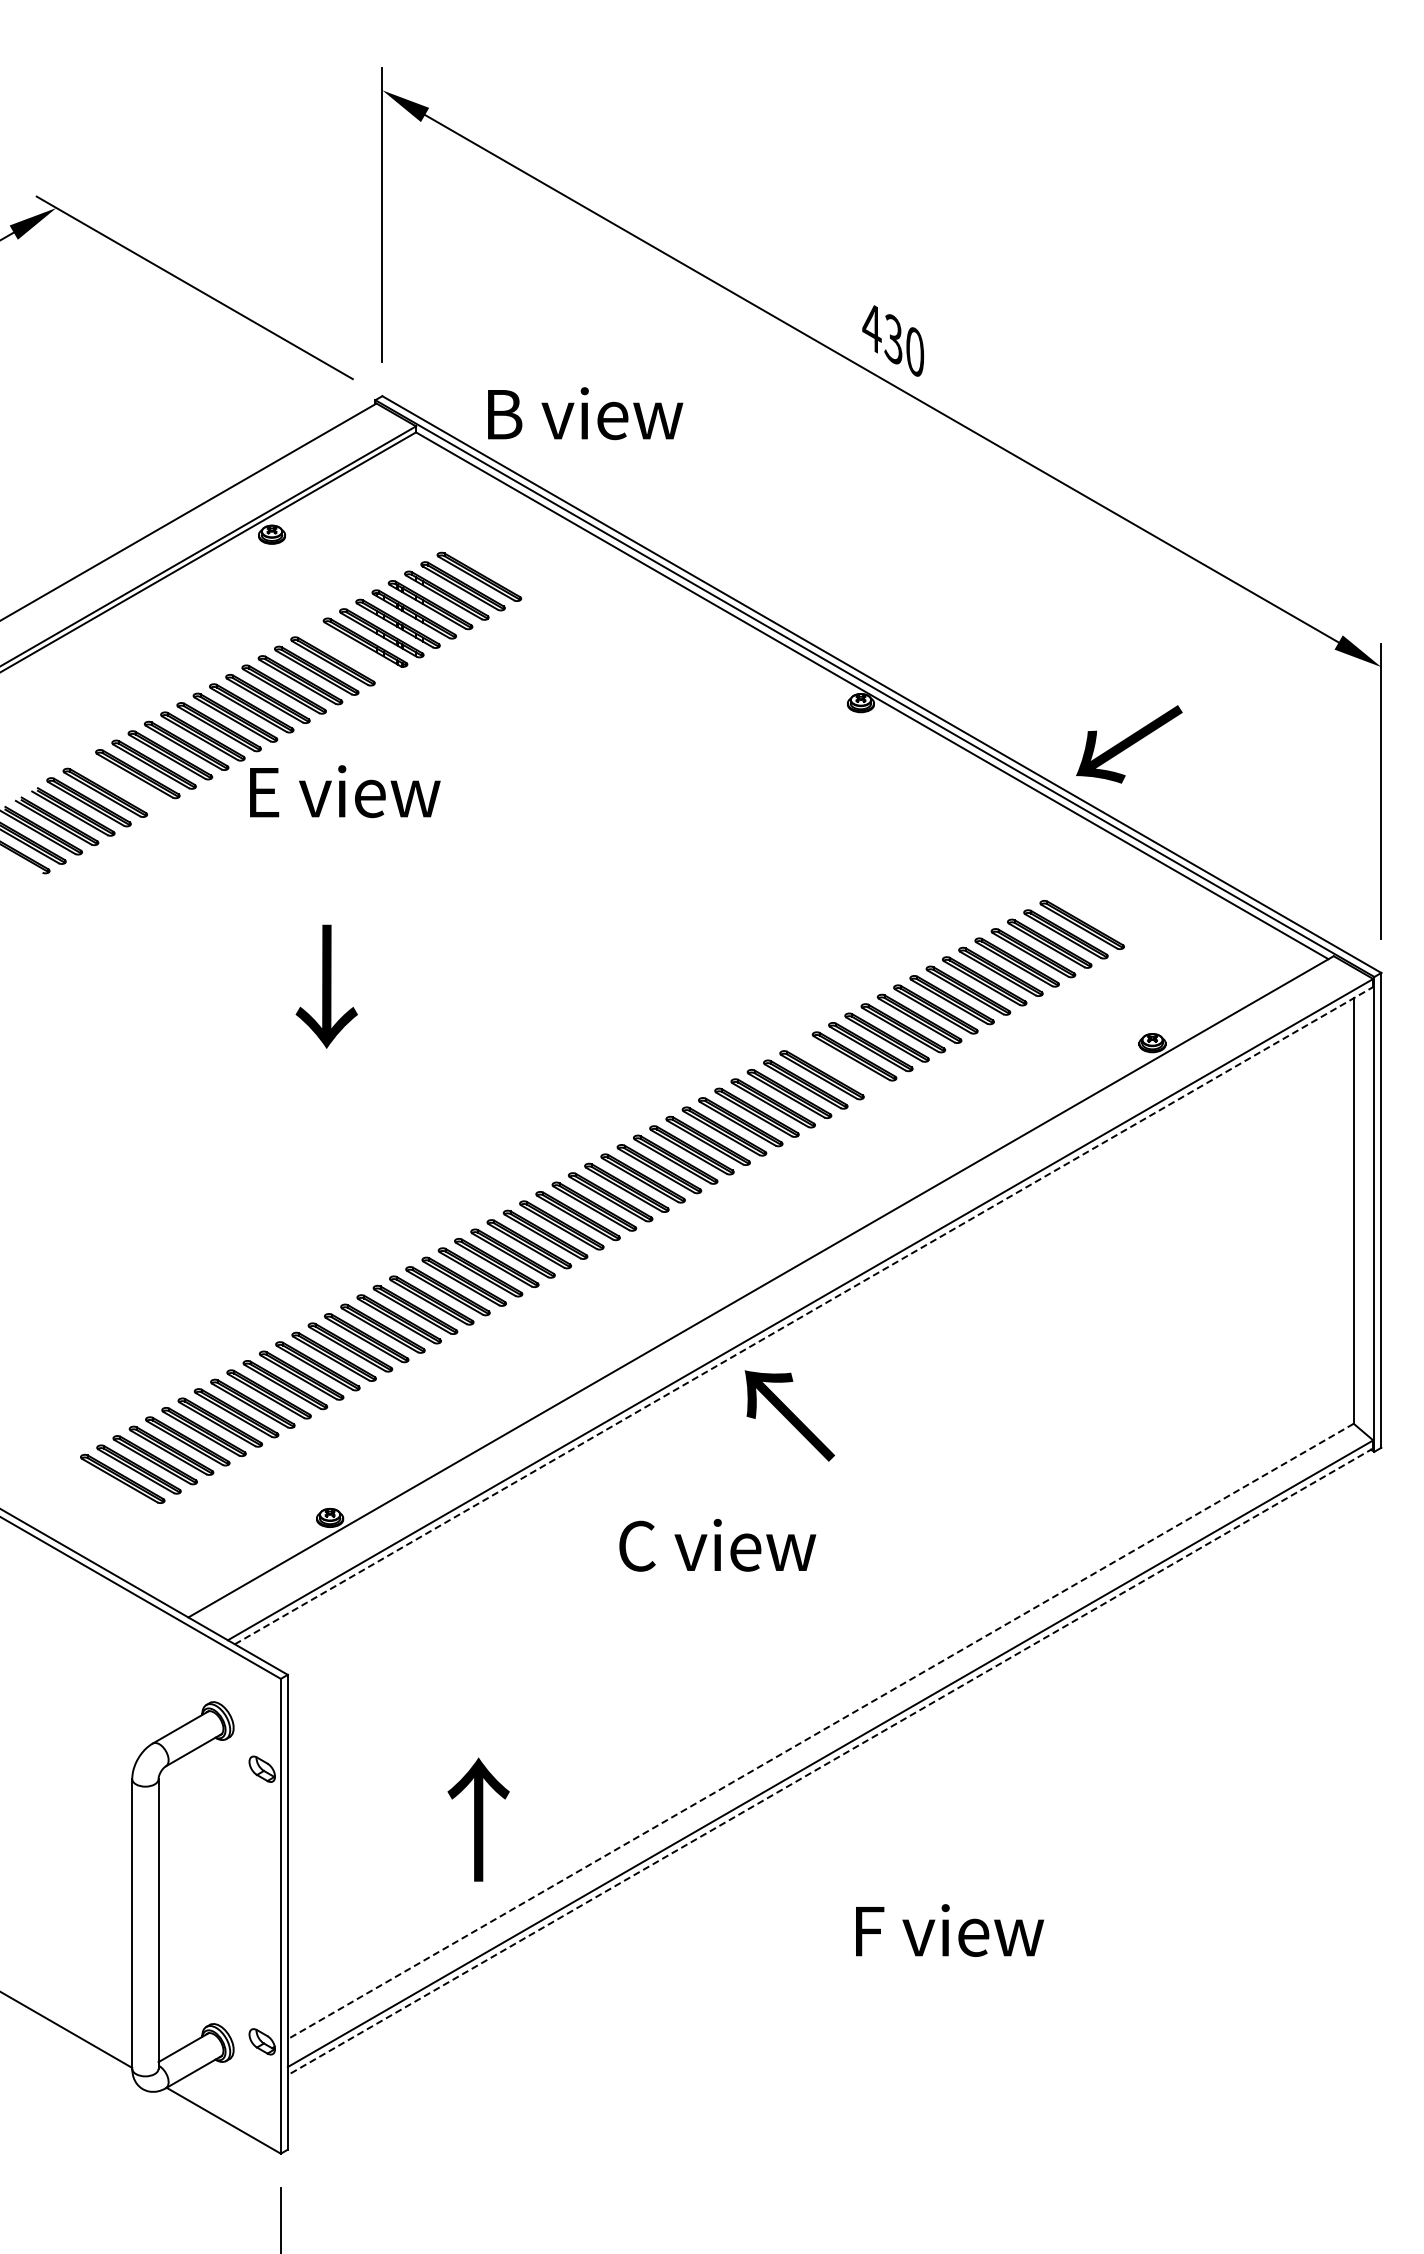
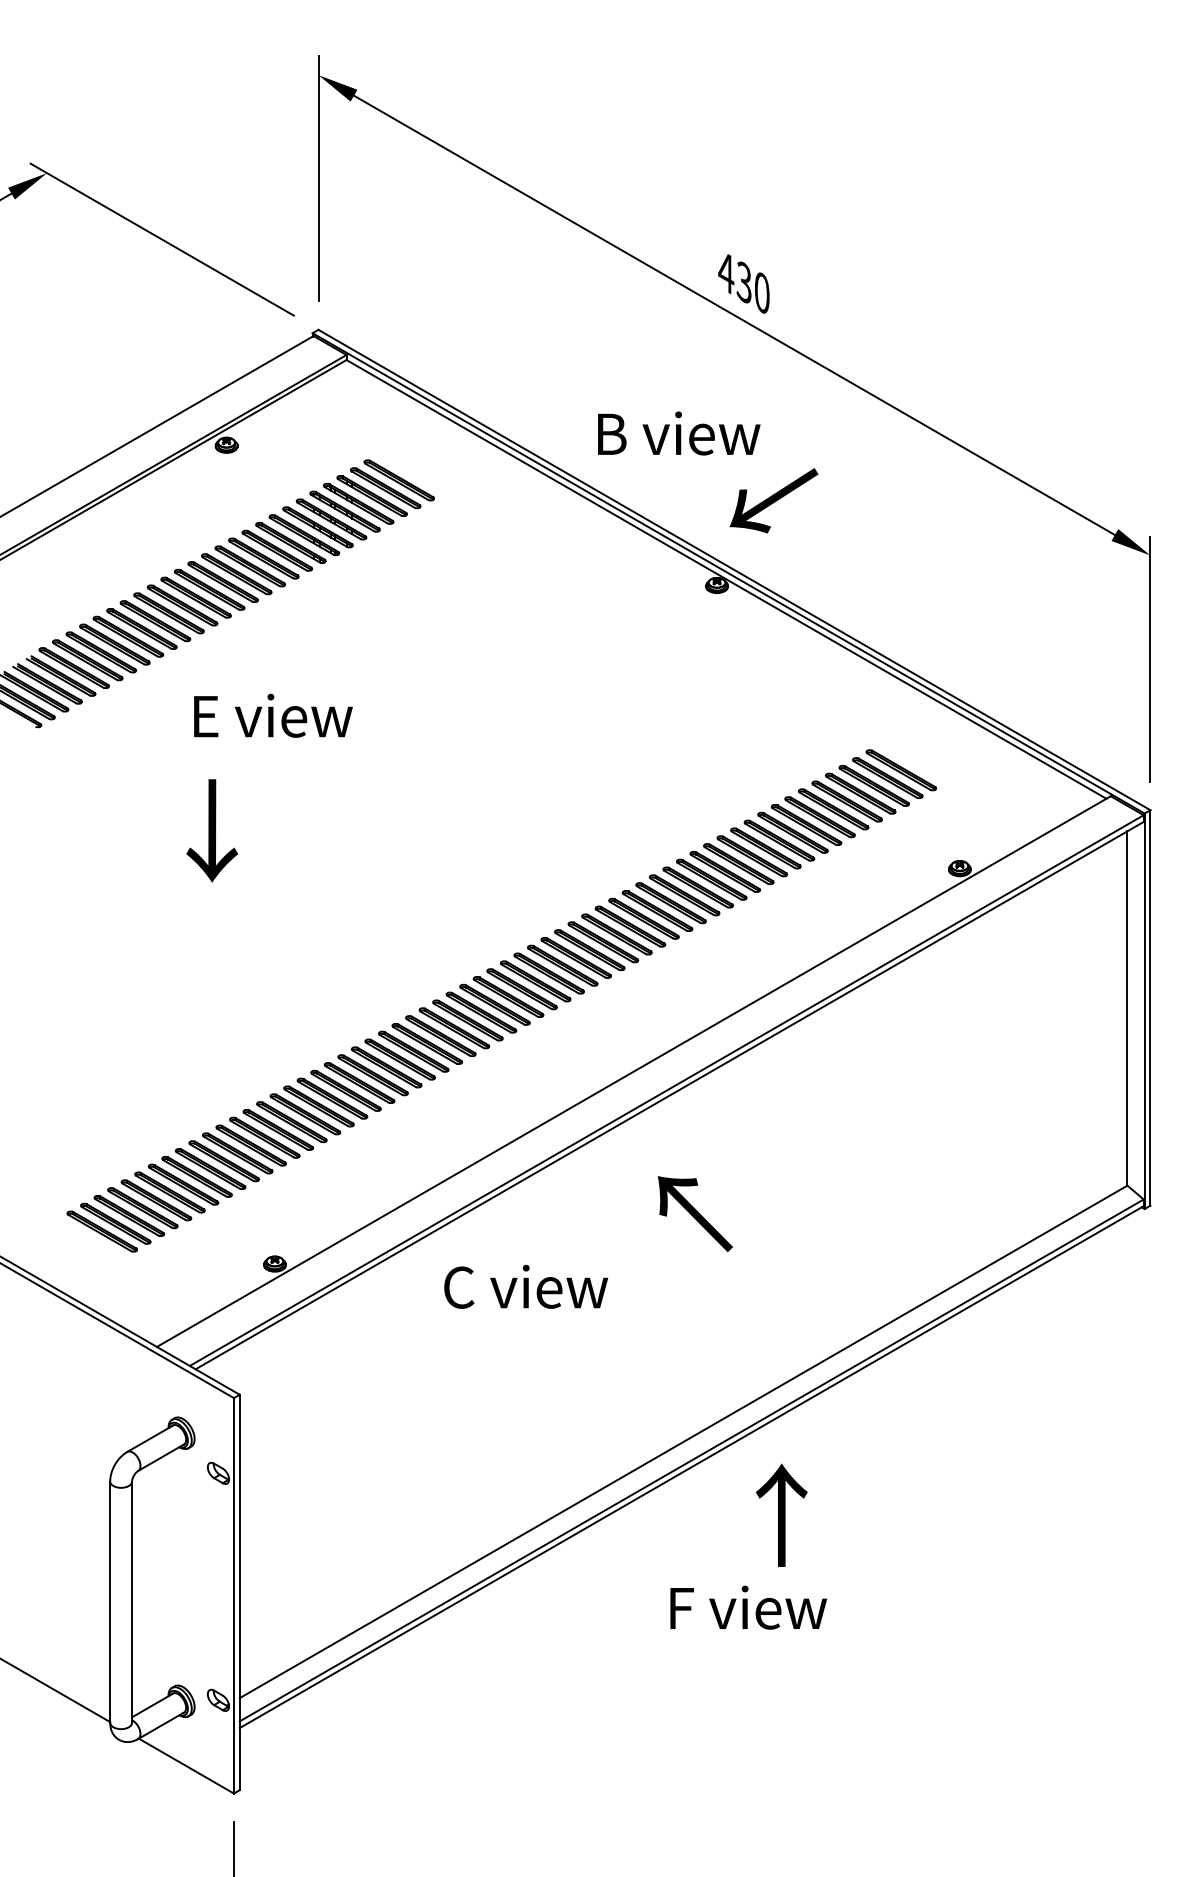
text: (585, 413) -> (679, 433), moved
part: (348, 652) -> (290, 543), added
text: (1129, 744) -> (774, 500), moved
part: (121, 783) -> (101, 652), added
text: (345, 791) -> (273, 715), moved
text: (326, 986) -> (211, 830), moved
part: (837, 1065) -> (697, 887), added
line: (804, 1315) -> (670, 1095), dashed -> solid
text: (789, 1415) -> (695, 1213), moved
text: (717, 1544) -> (525, 1286), moved
line: (820, 1731) -> (683, 1441), dashed -> solid
line: (830, 1761) -> (691, 1466), dashed -> solid
text: (478, 1819) -> (781, 1515), moved
text: (949, 1930) -> (748, 1607), moved

